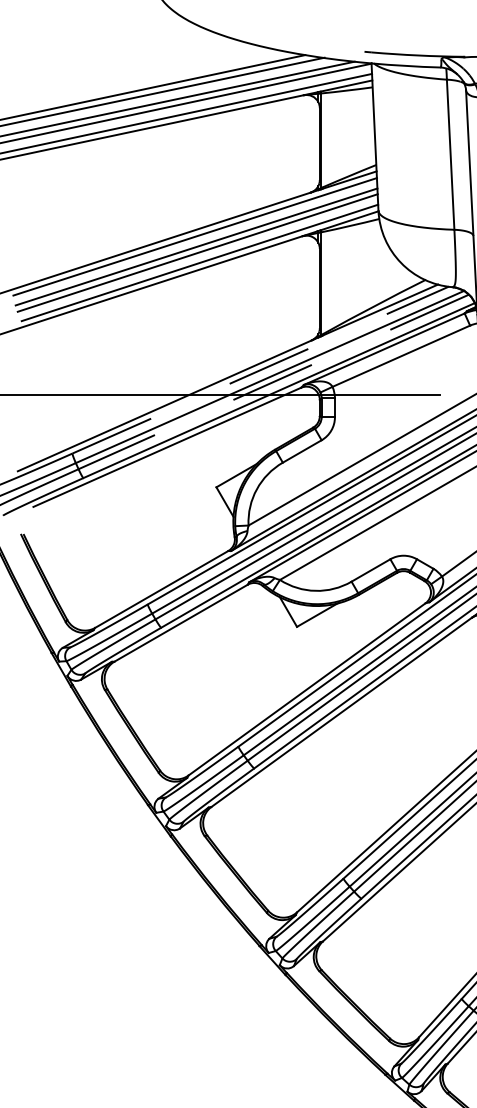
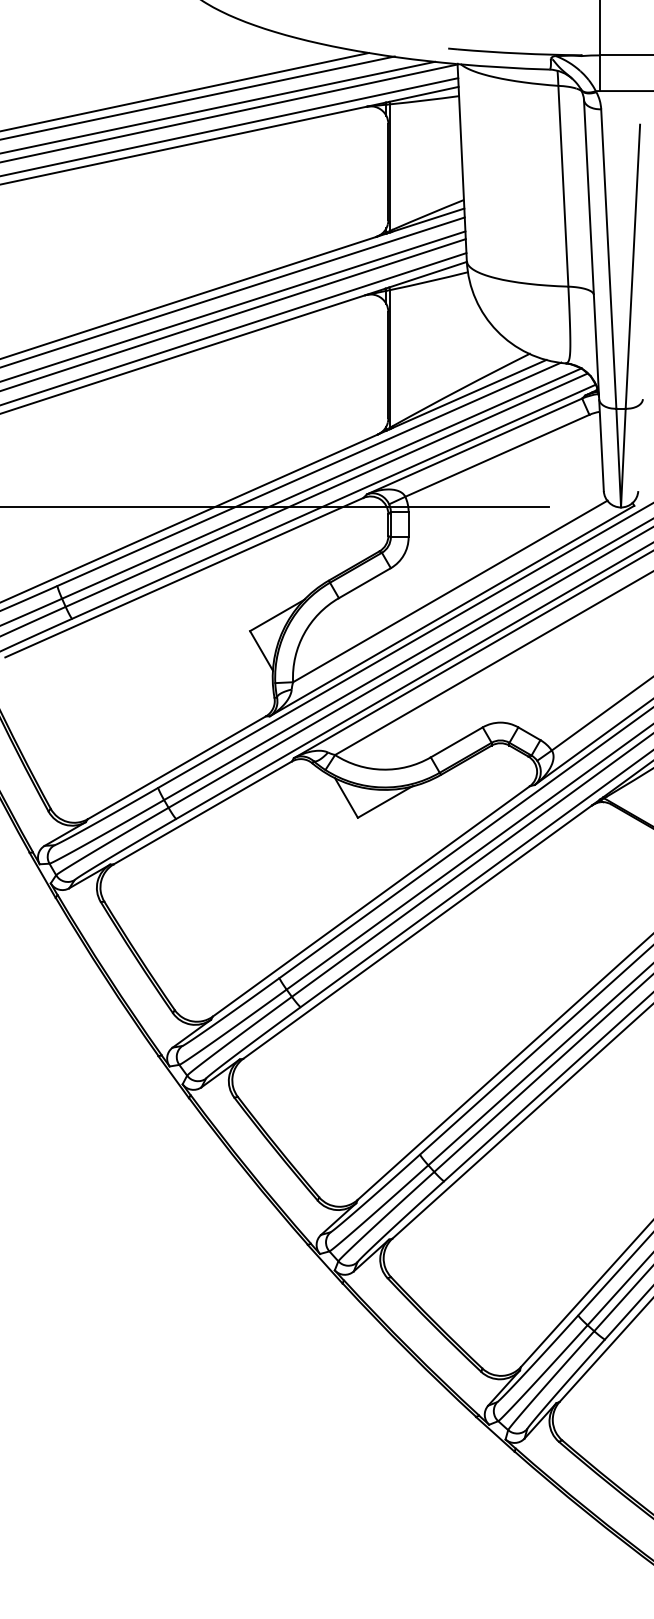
line: (260, 370) -> (309, 474), dashed -> solid
line: (273, 382) -> (326, 490), dashed -> solid

